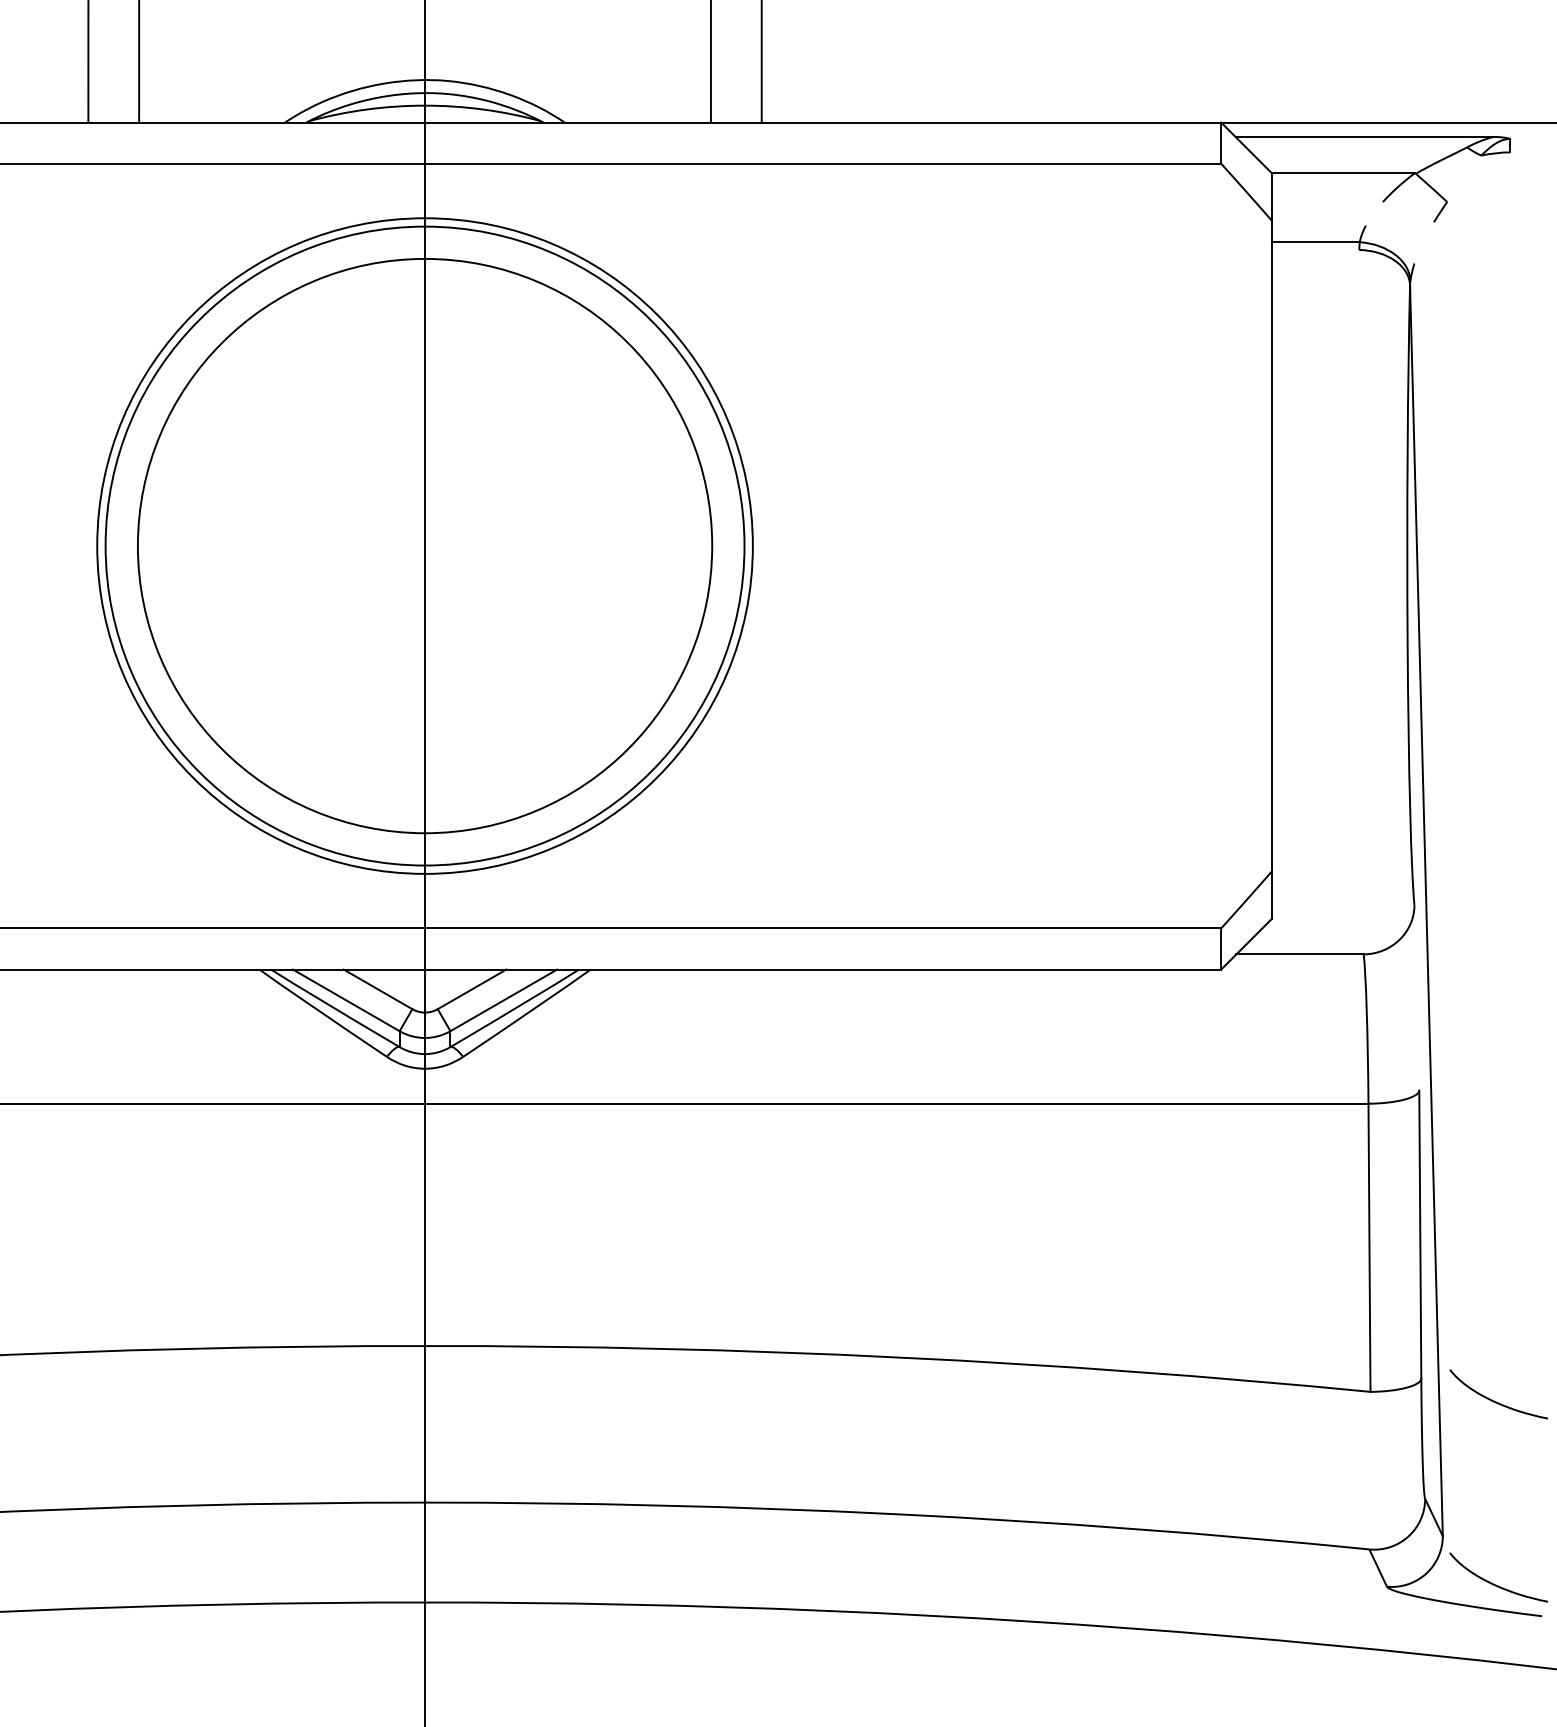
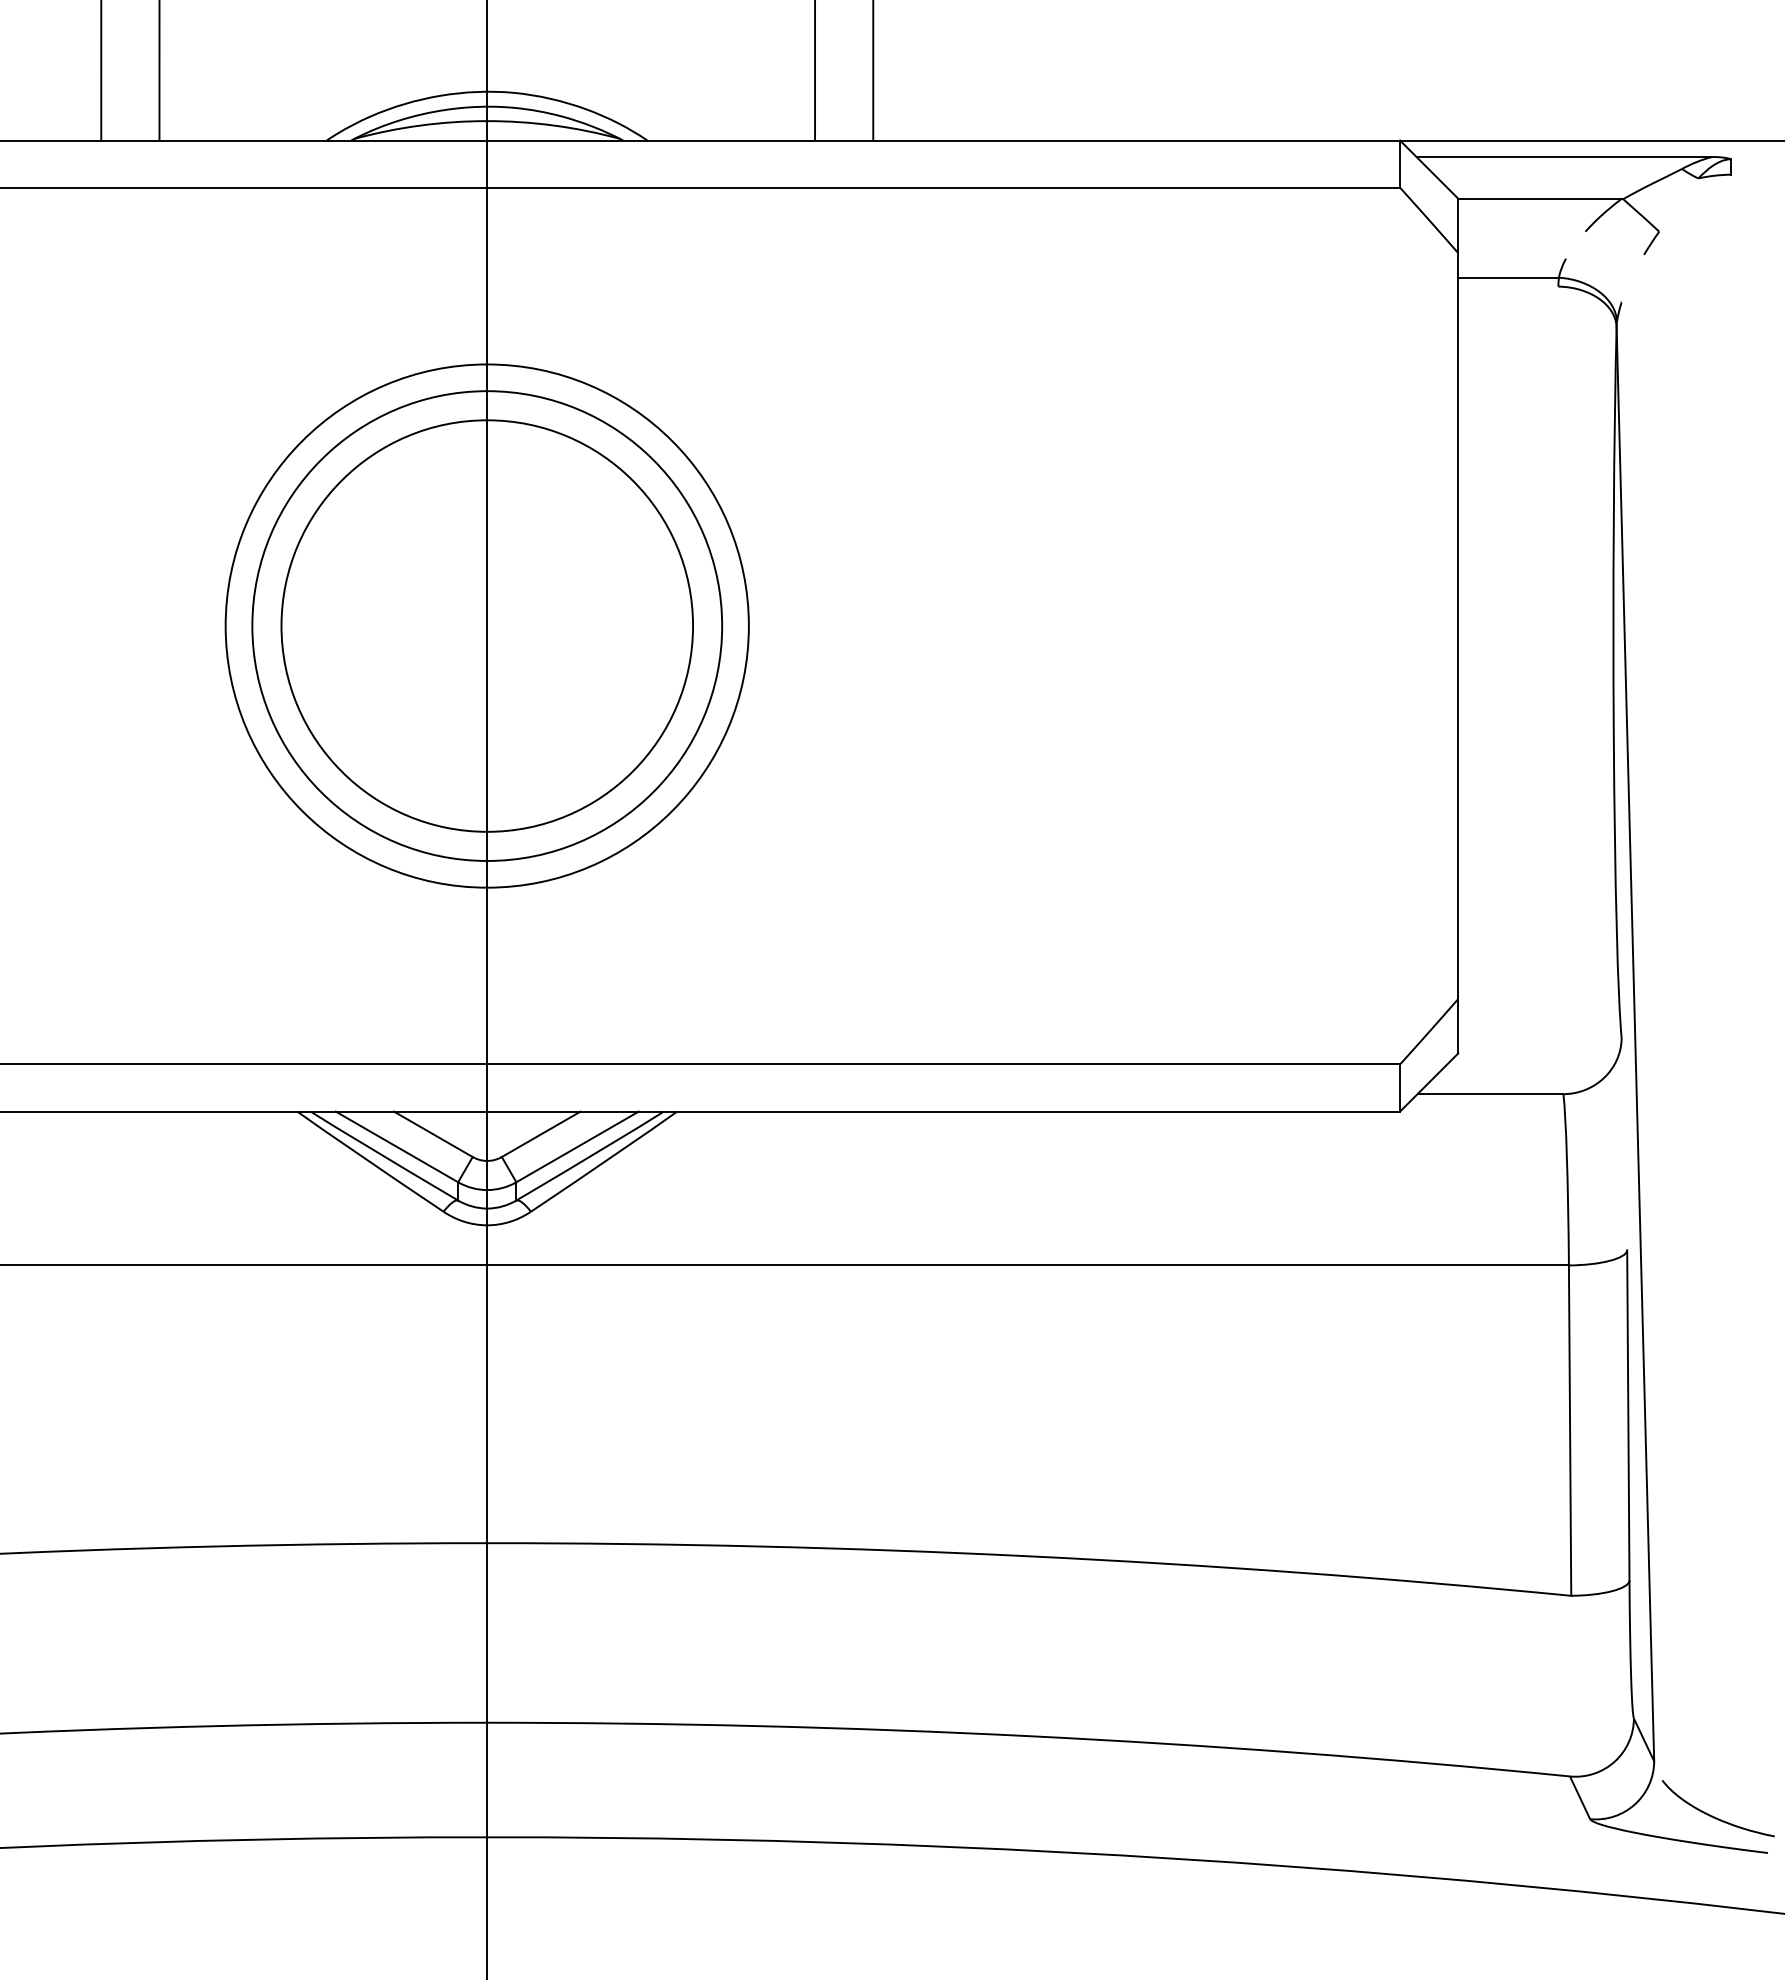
circle: (424, 545) -> (486, 625), size x0.71
circle: (425, 545) -> (487, 625), size x0.62
circle: (425, 545) -> (487, 625), size x0.62
curve: (1495, 1401) -> (1714, 1606), removed

